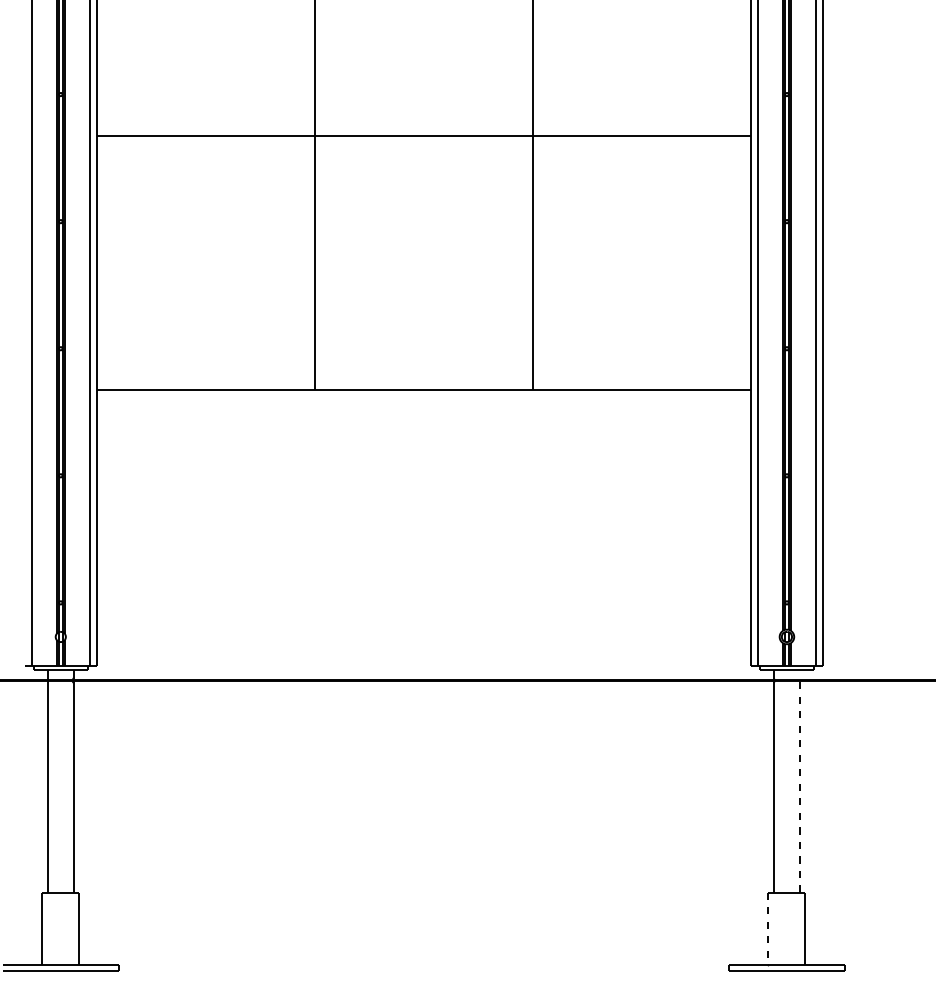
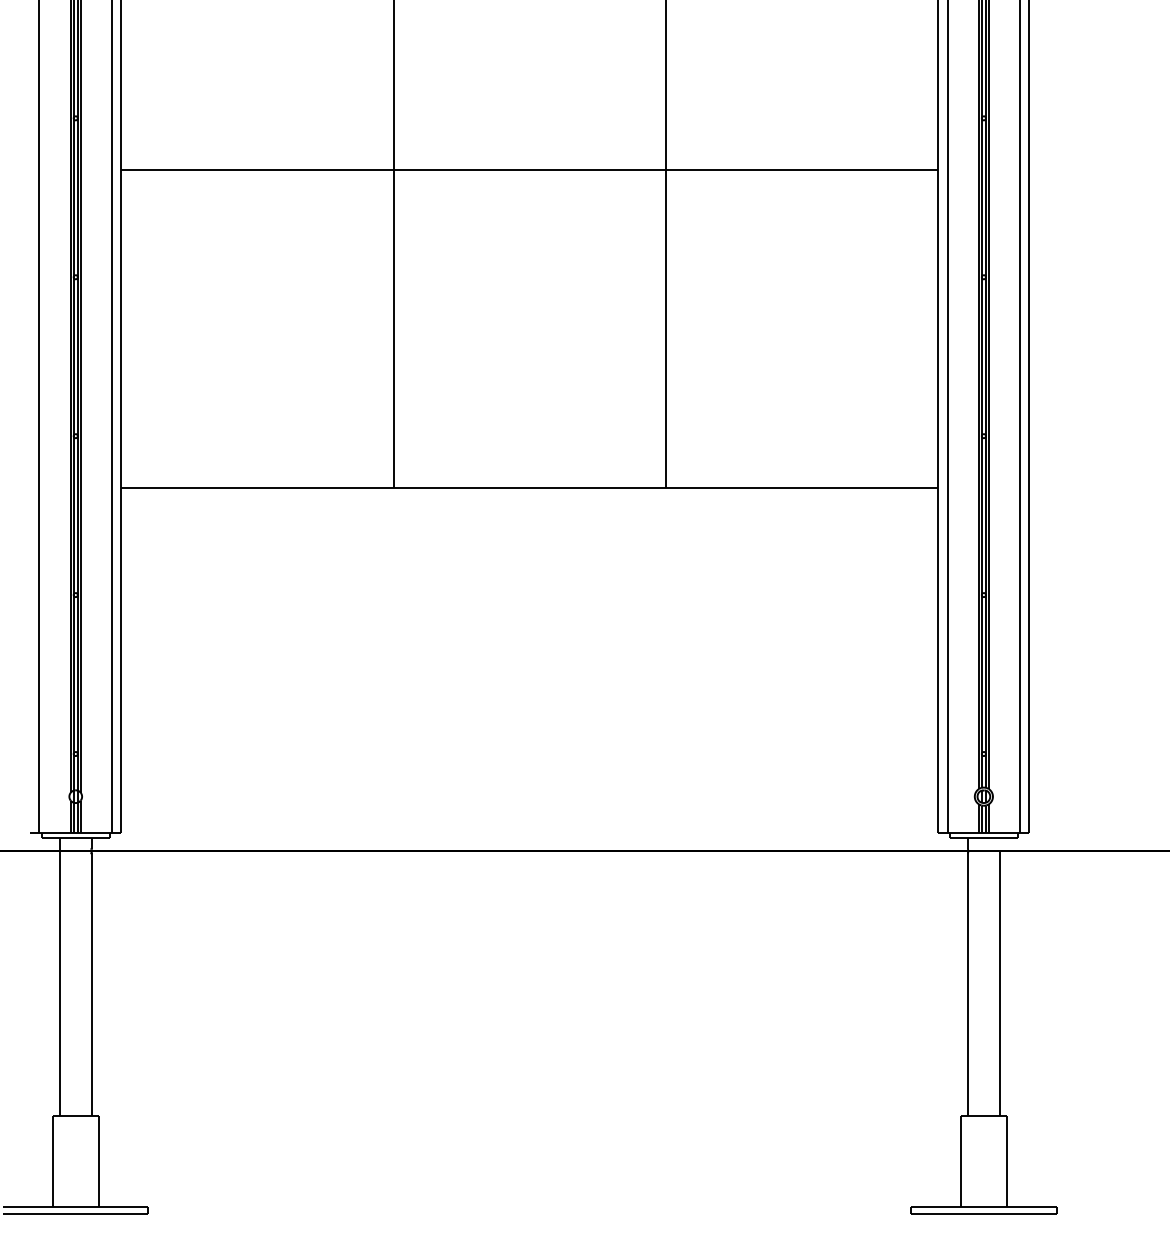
line: (799, 786) -> (999, 983), dashed -> solid
line: (768, 929) -> (960, 1162), dashed -> solid

